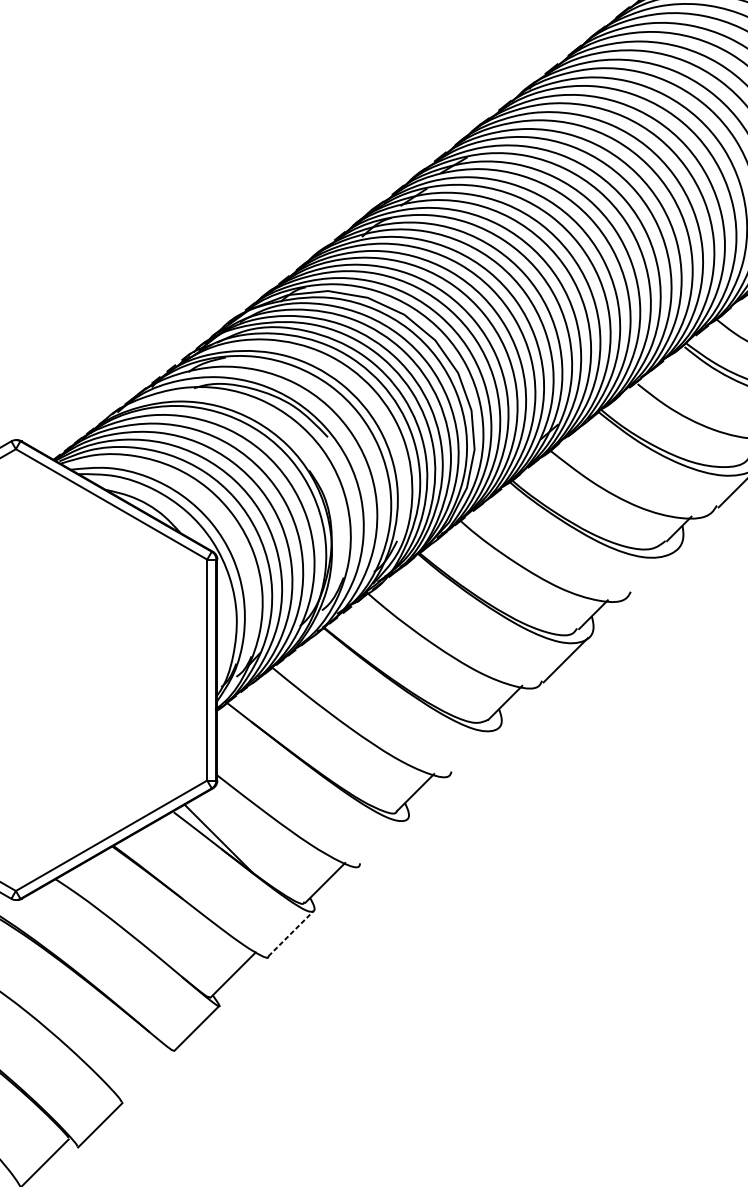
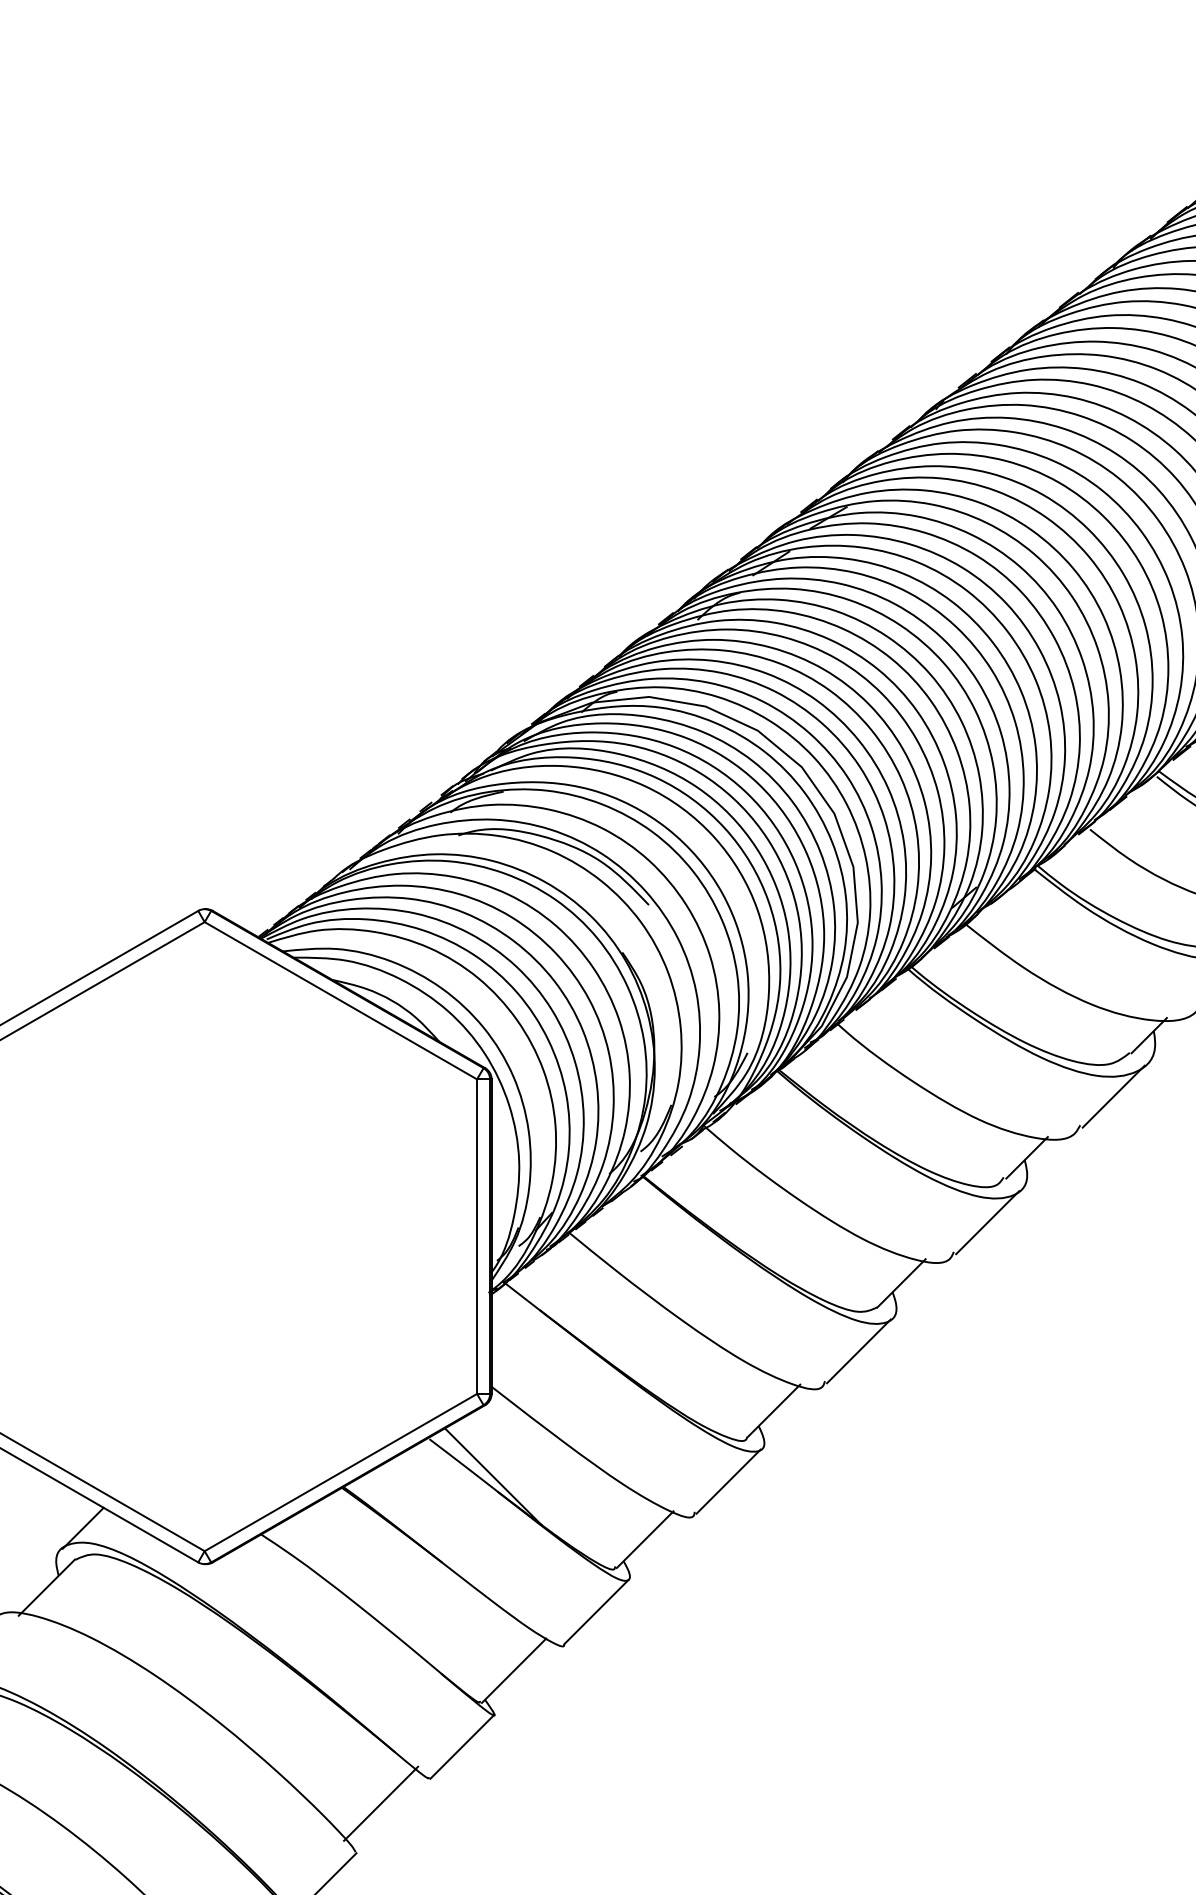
line: (654, 571) -> (1113, 1096), added
line: (475, 750) -> (858, 1351), added
line: (383, 842) -> (728, 1481), added
line: (291, 933) -> (596, 1611), dashed -> solid
line: (140, 1068) -> (381, 1803), added

